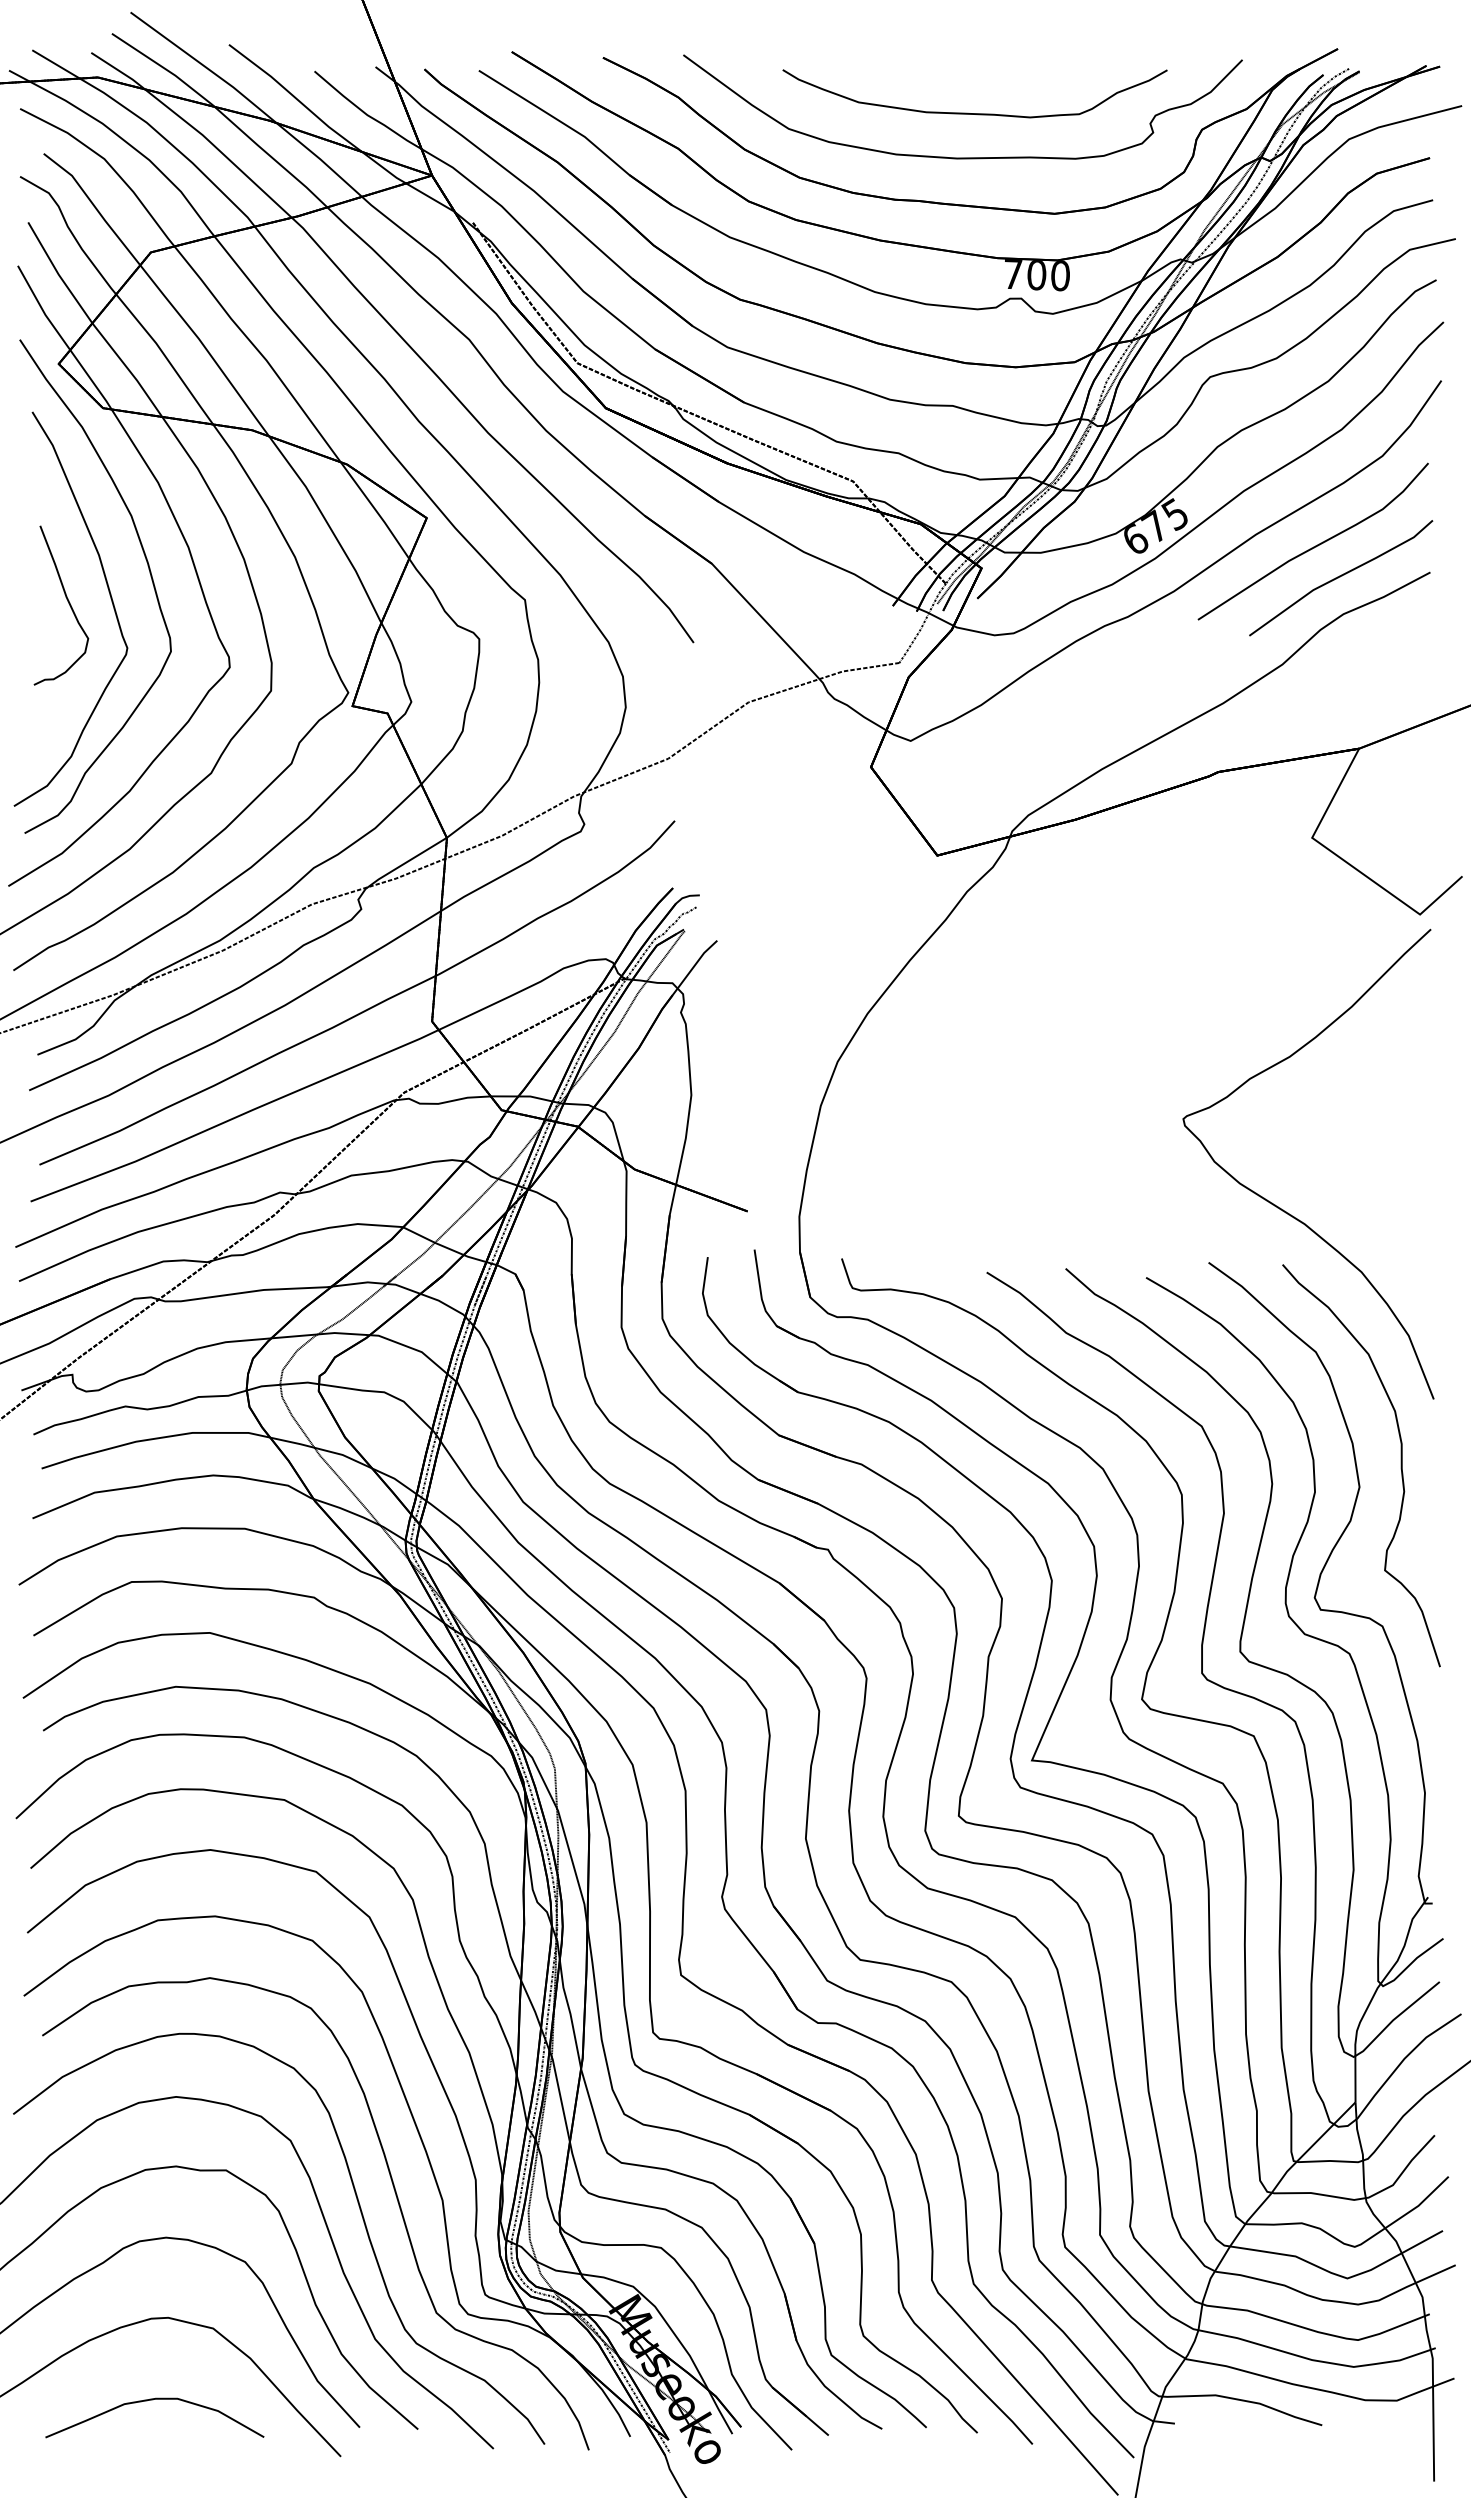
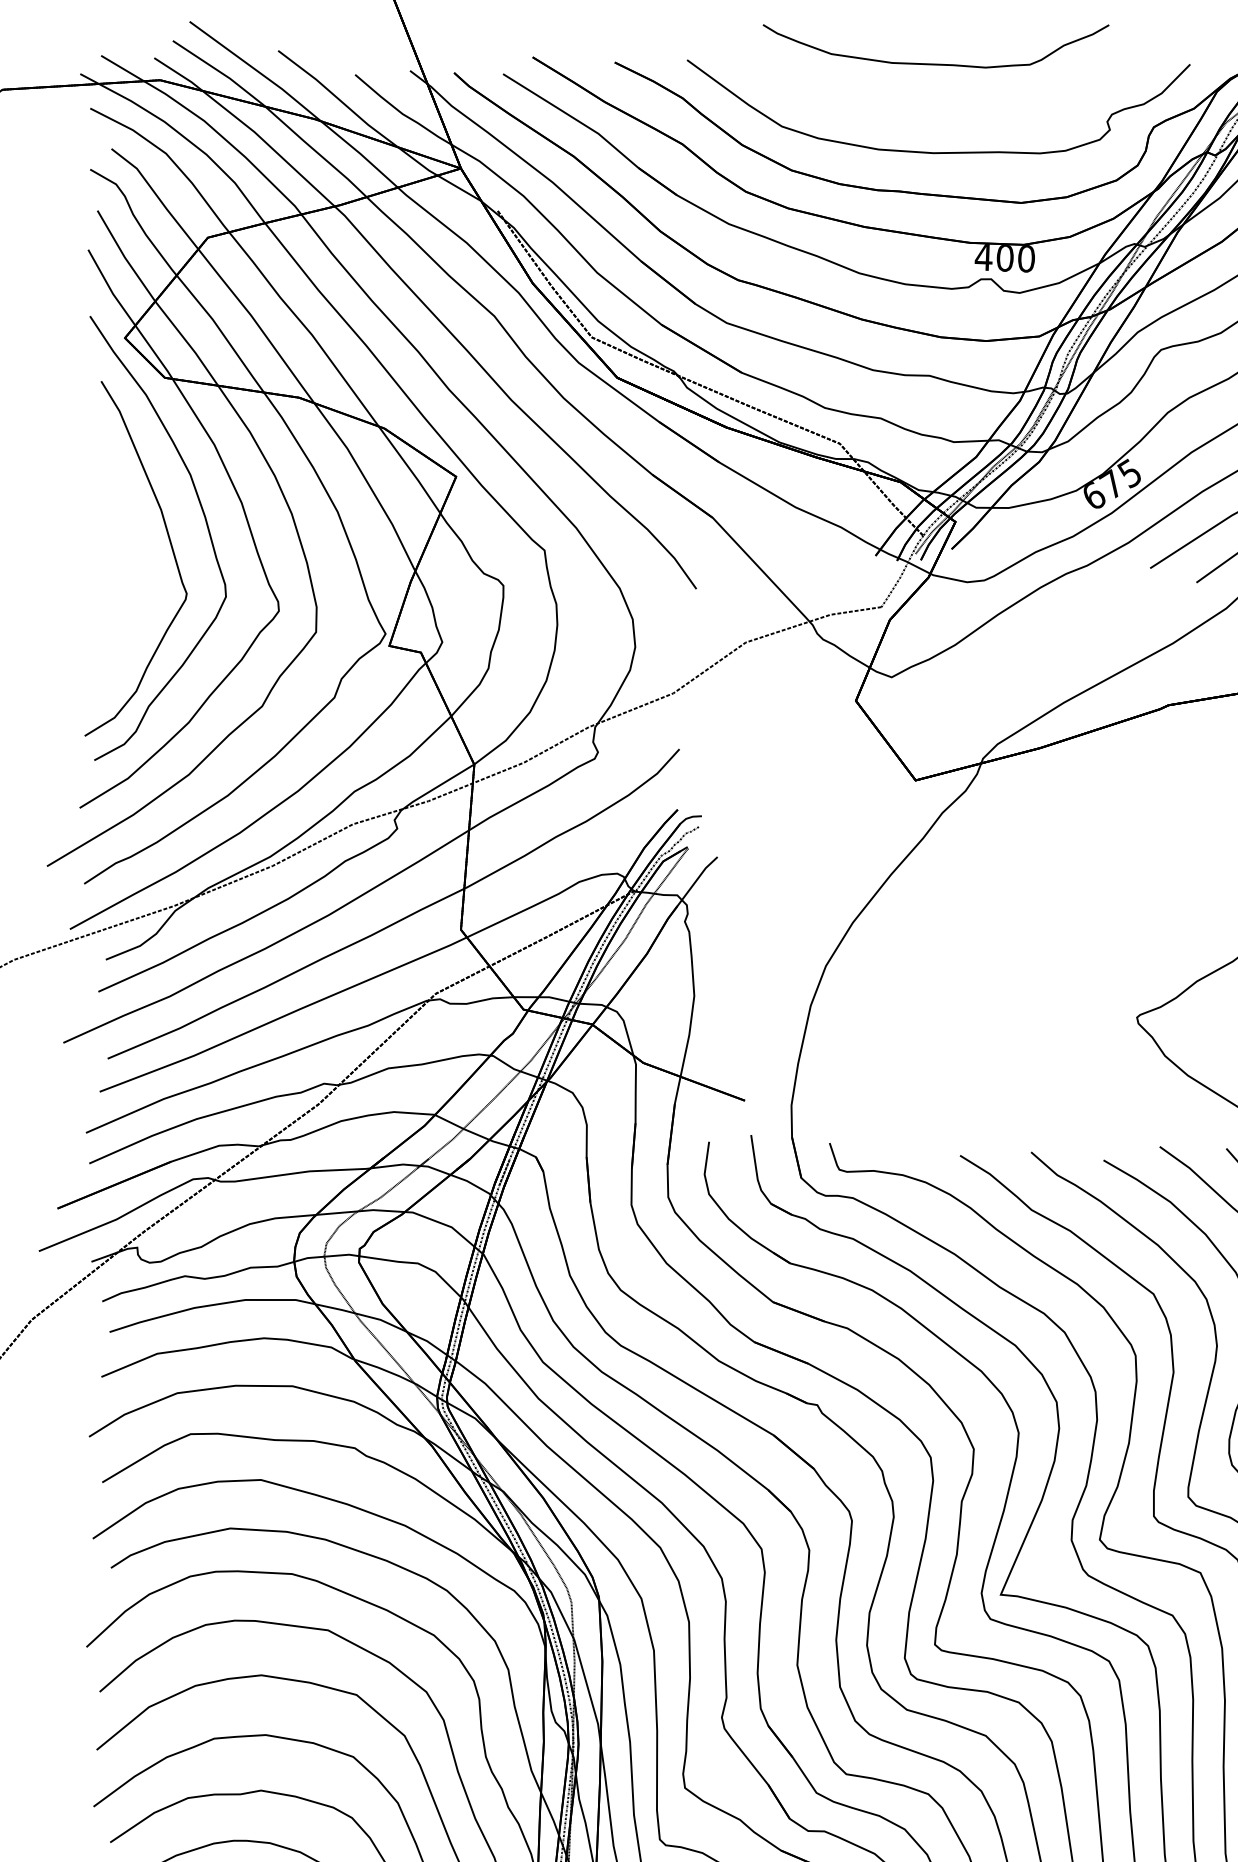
part: (968, 112) -> (930, 63), moved
text: (1012, 274) -> (983, 257), 700 -> 400
part: (67, 601) -> (132, 551), removed

